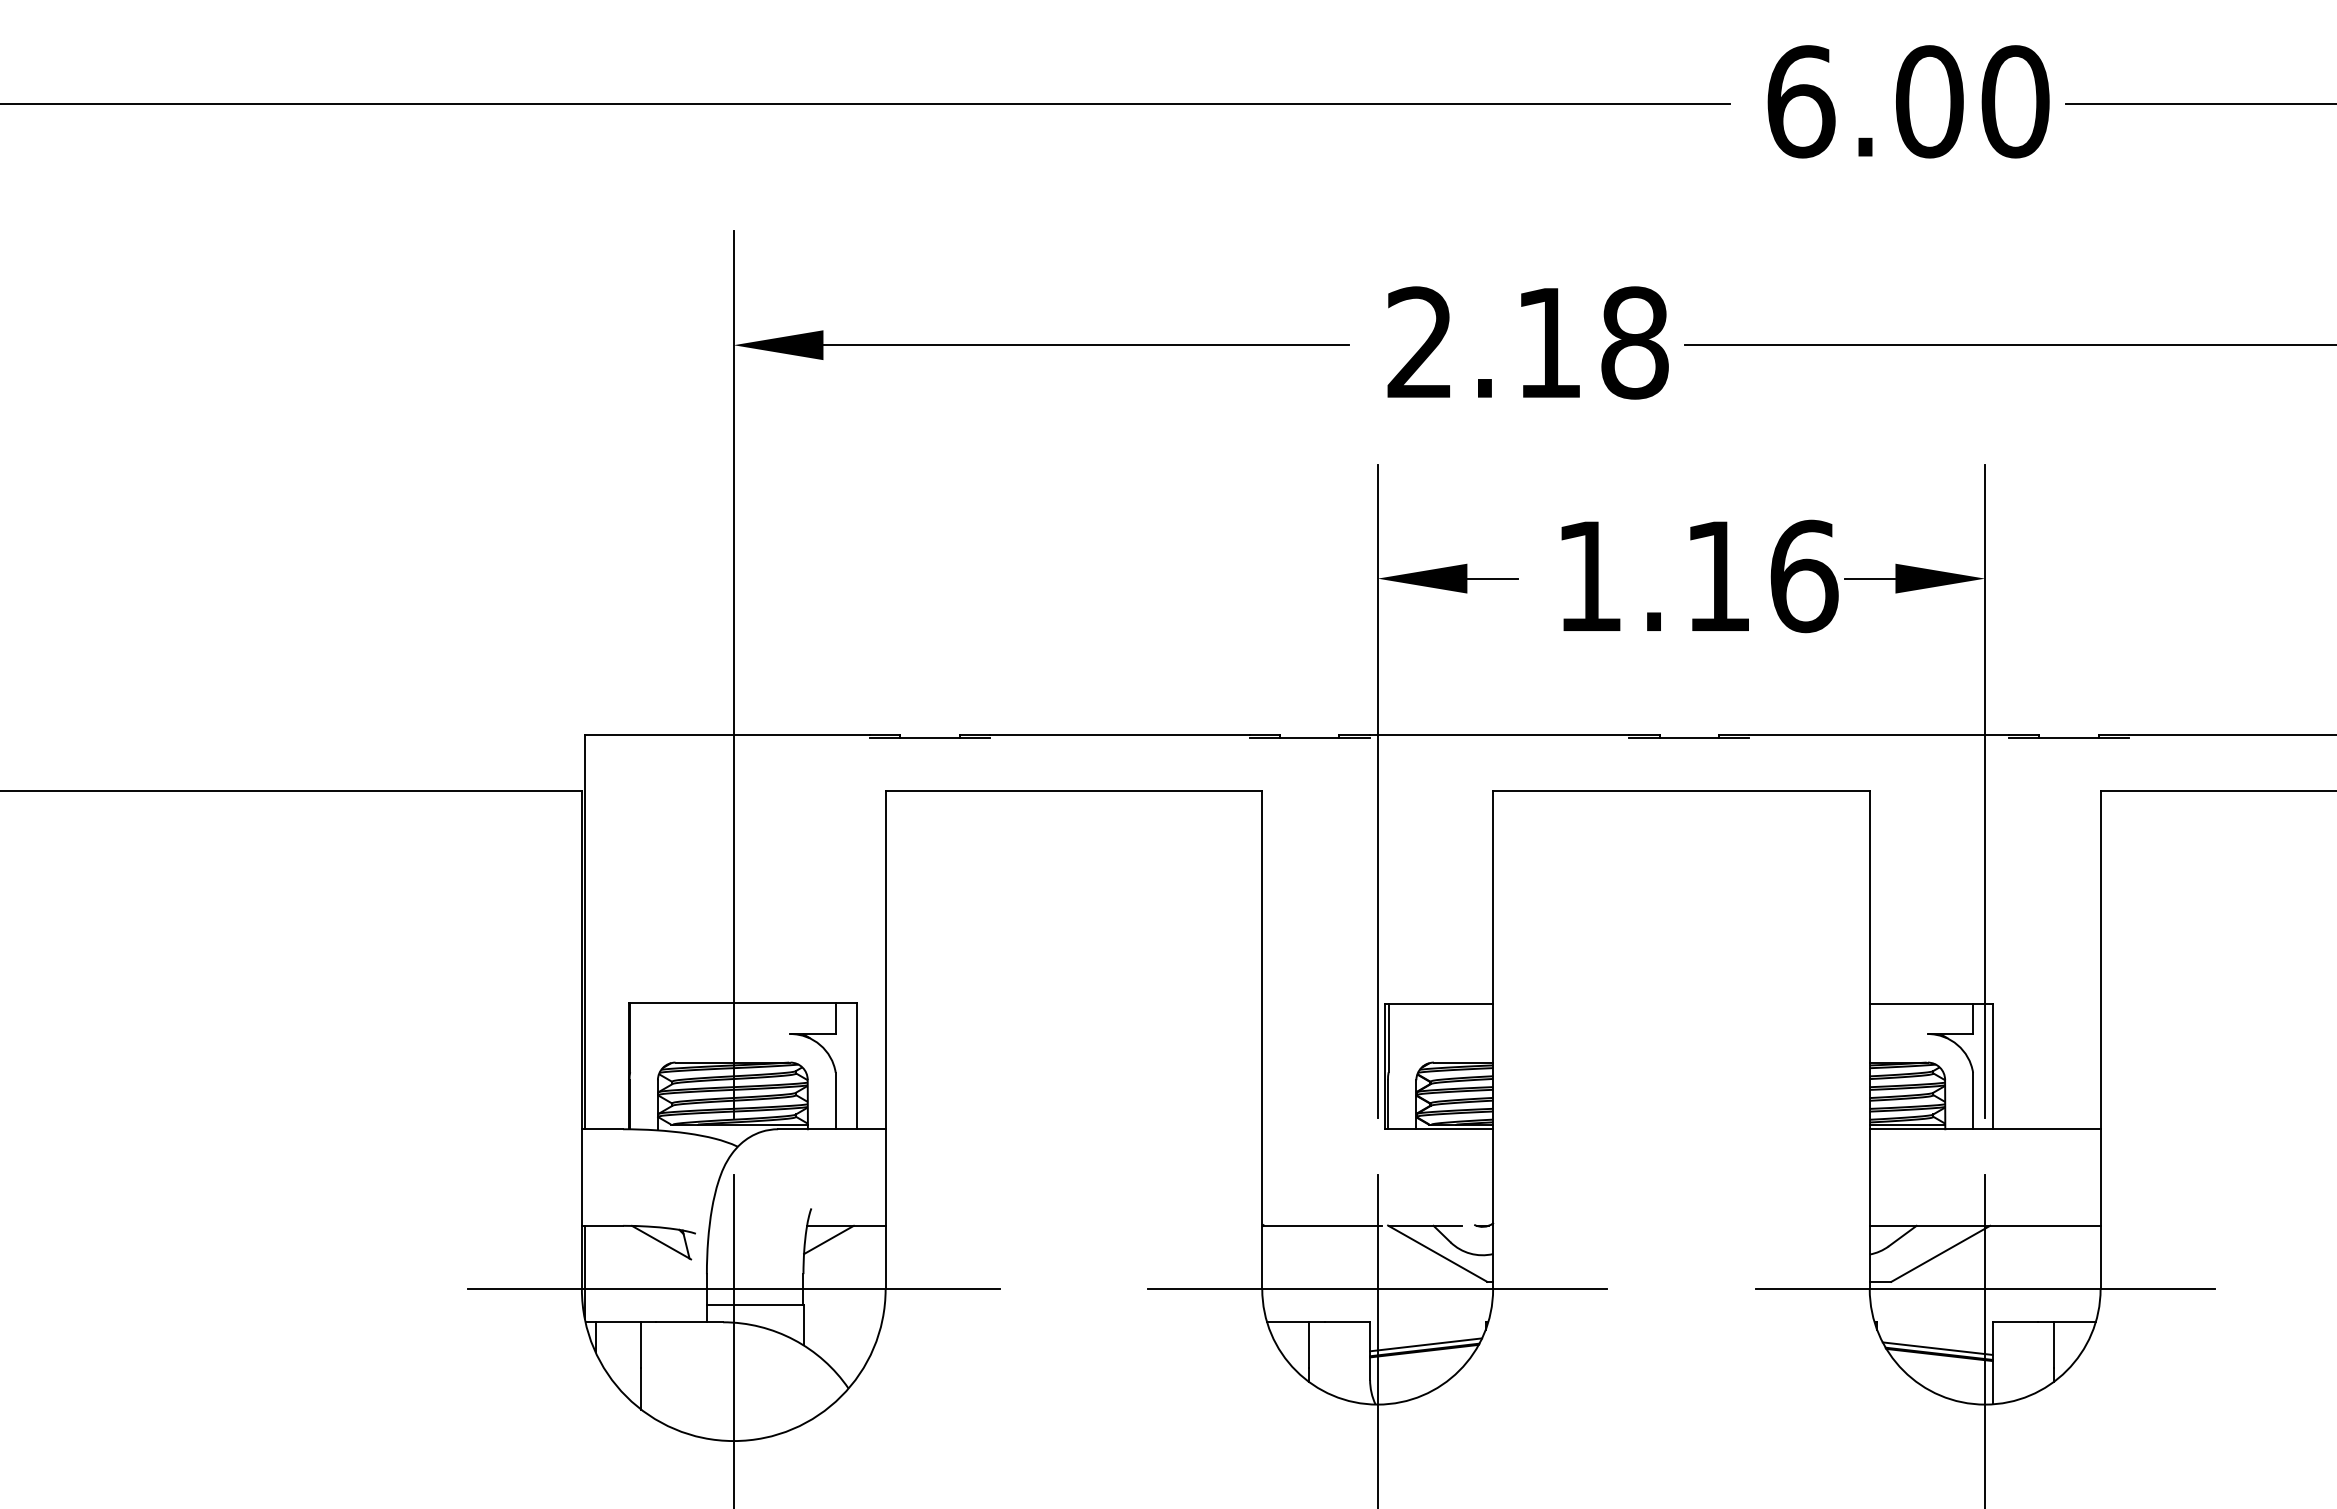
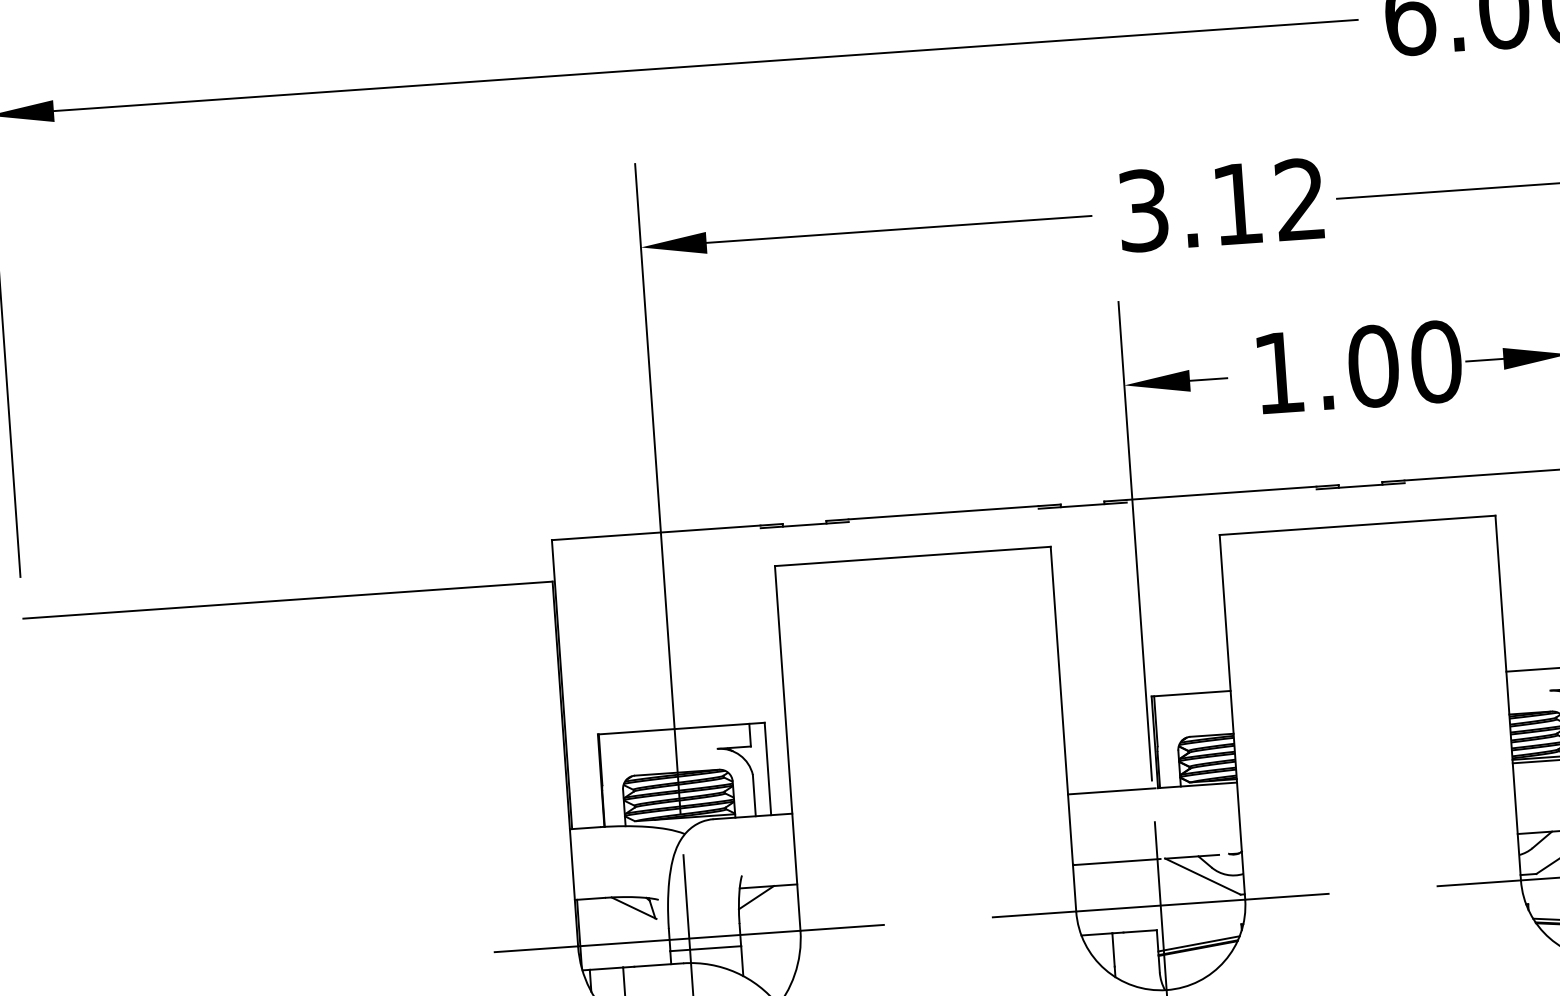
text: (1527, 342) -> (1221, 204), 2.18 -> 3.12
text: (1761, 576) -> (1405, 364), 1.16 -> 1.00
line: (1321, 1129) -> (1111, 791), added

